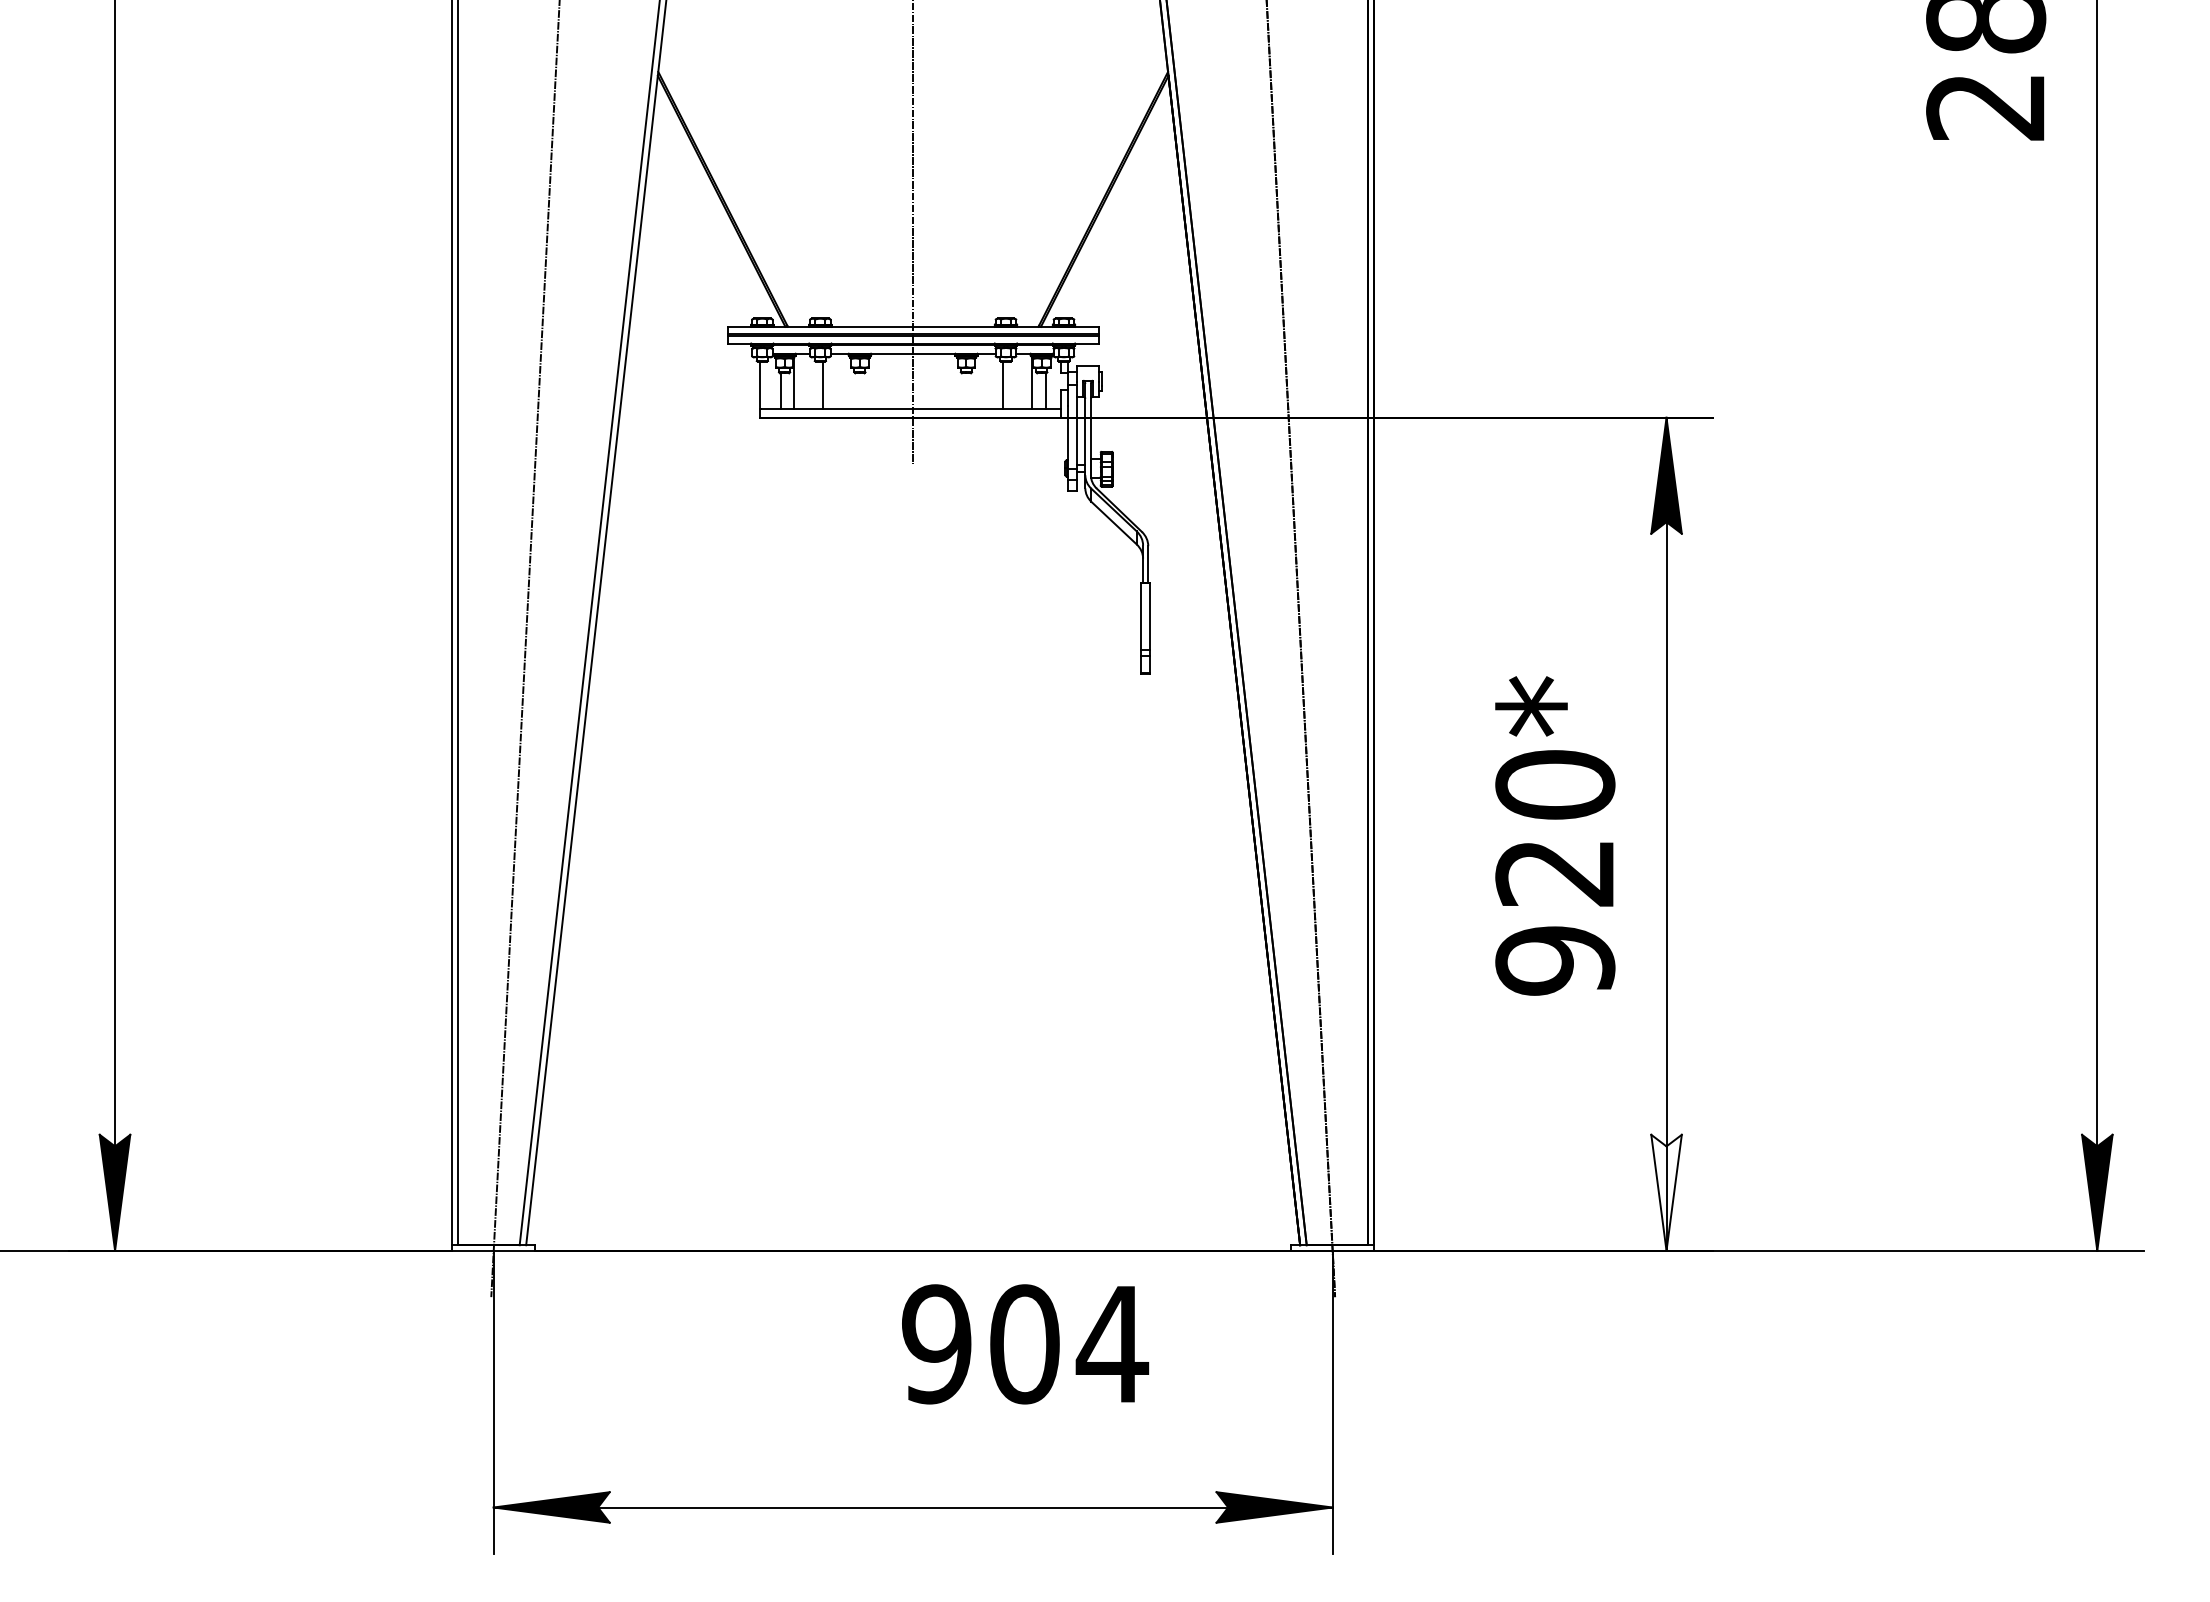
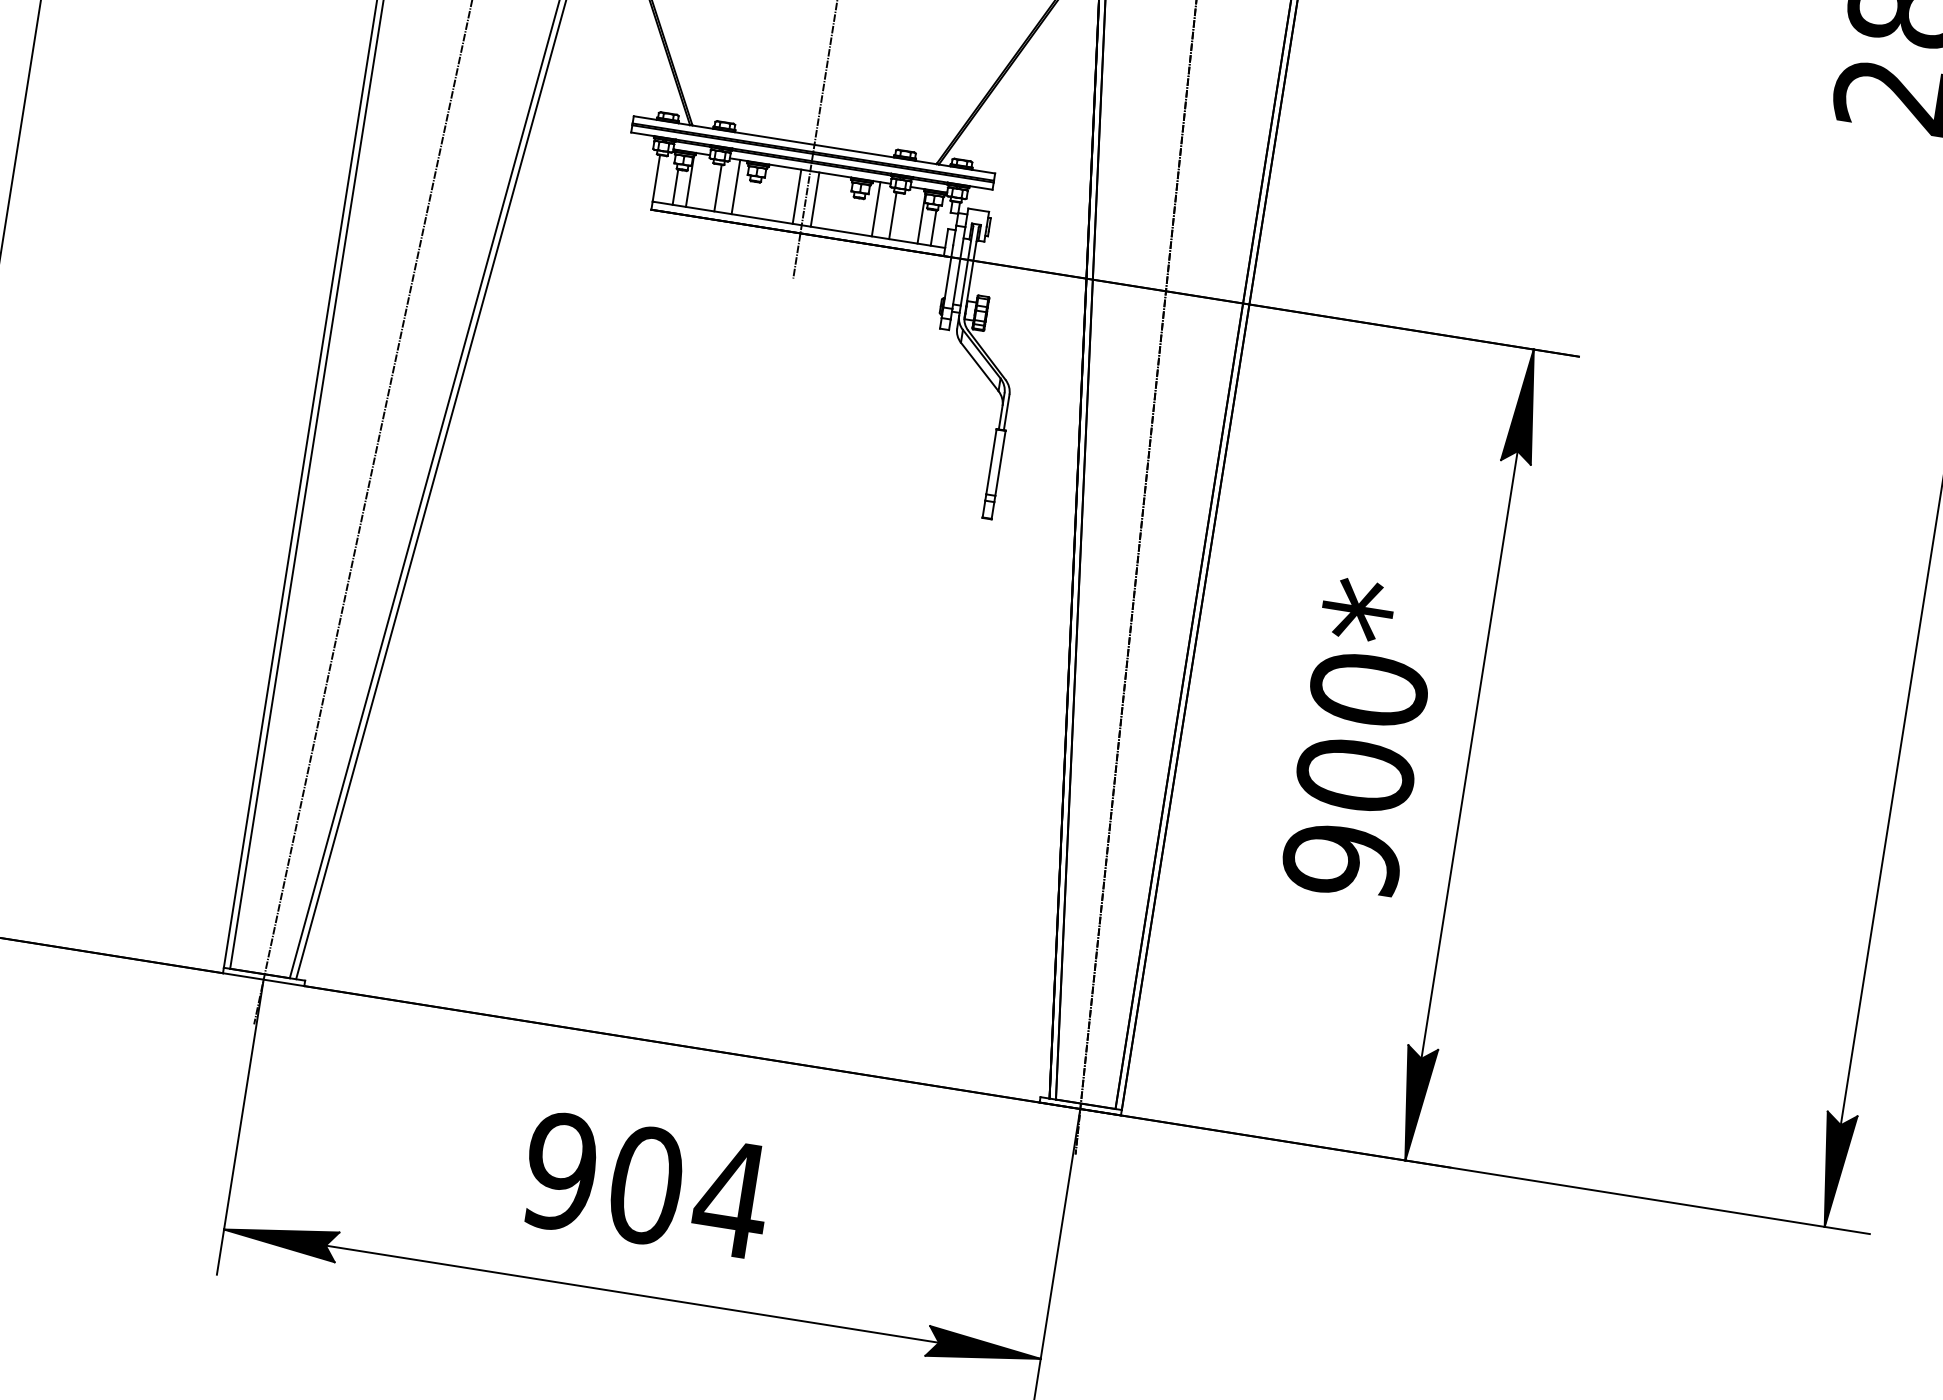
line: (841, 381) -> (736, 187), added
line: (903, 381) -> (796, 196), added
line: (922, 381) -> (815, 199), added
line: (985, 381) -> (876, 209), added
text: (1555, 872) -> (1355, 775), 920* -> 900*
fill: (1666, 1192) -> (1414, 1103), added
text: (1025, 1344) -> (646, 1185), moved

